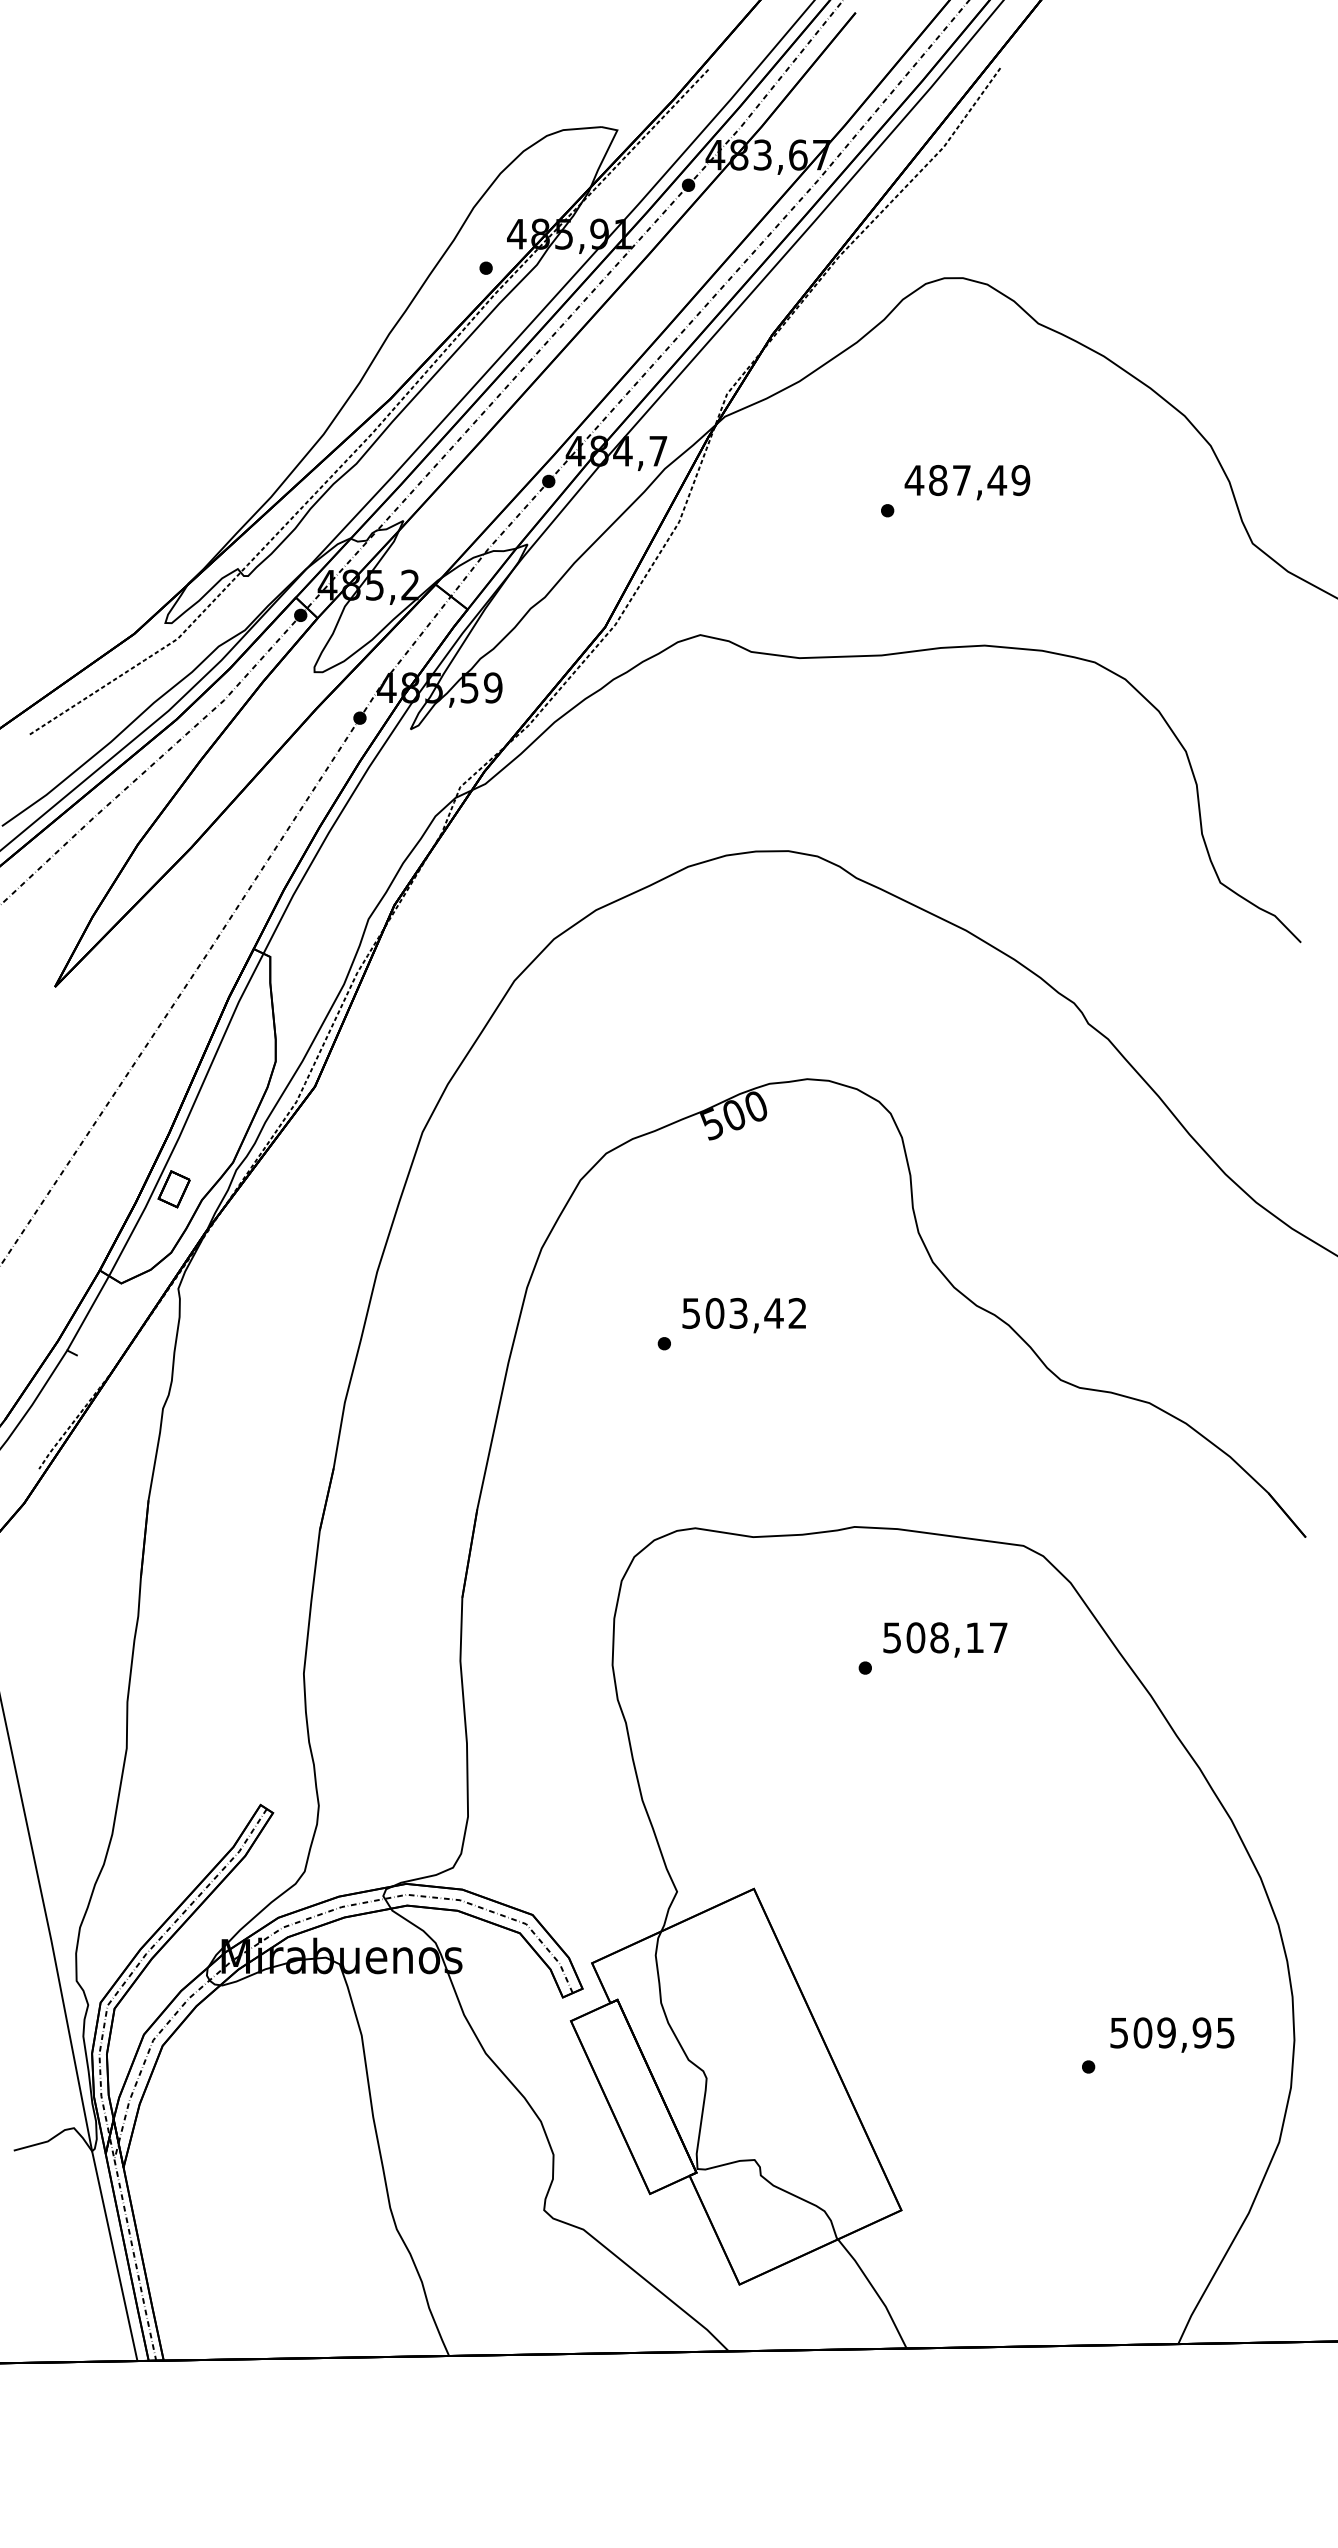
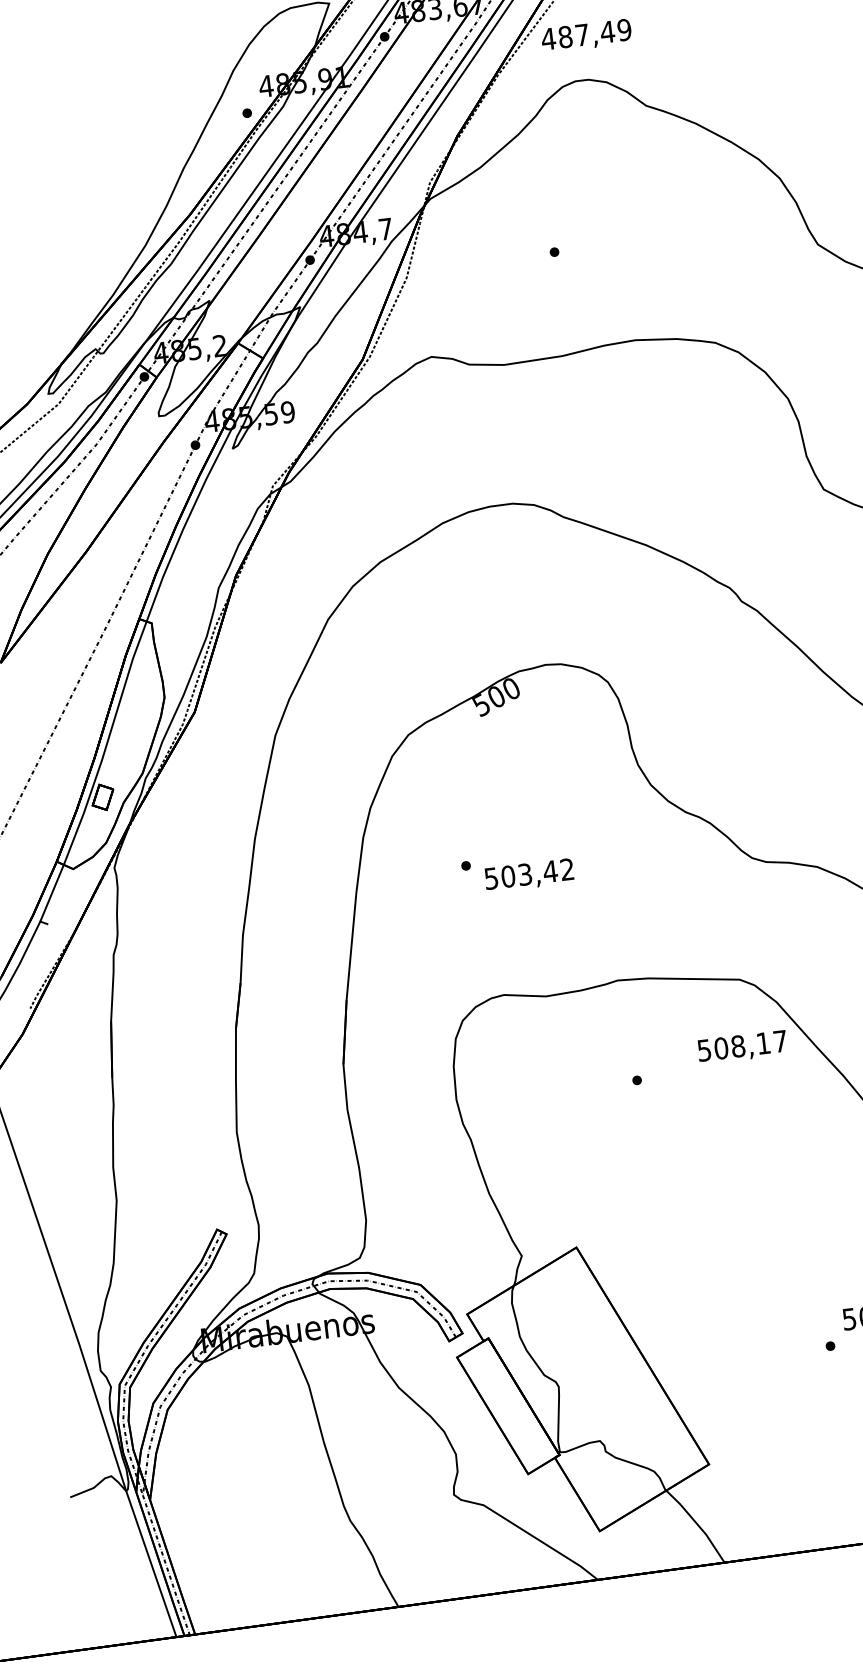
text: (967, 482) -> (586, 36), moved
text: (743, 1315) -> (528, 875), moved
text: (945, 1639) -> (742, 1047), moved

